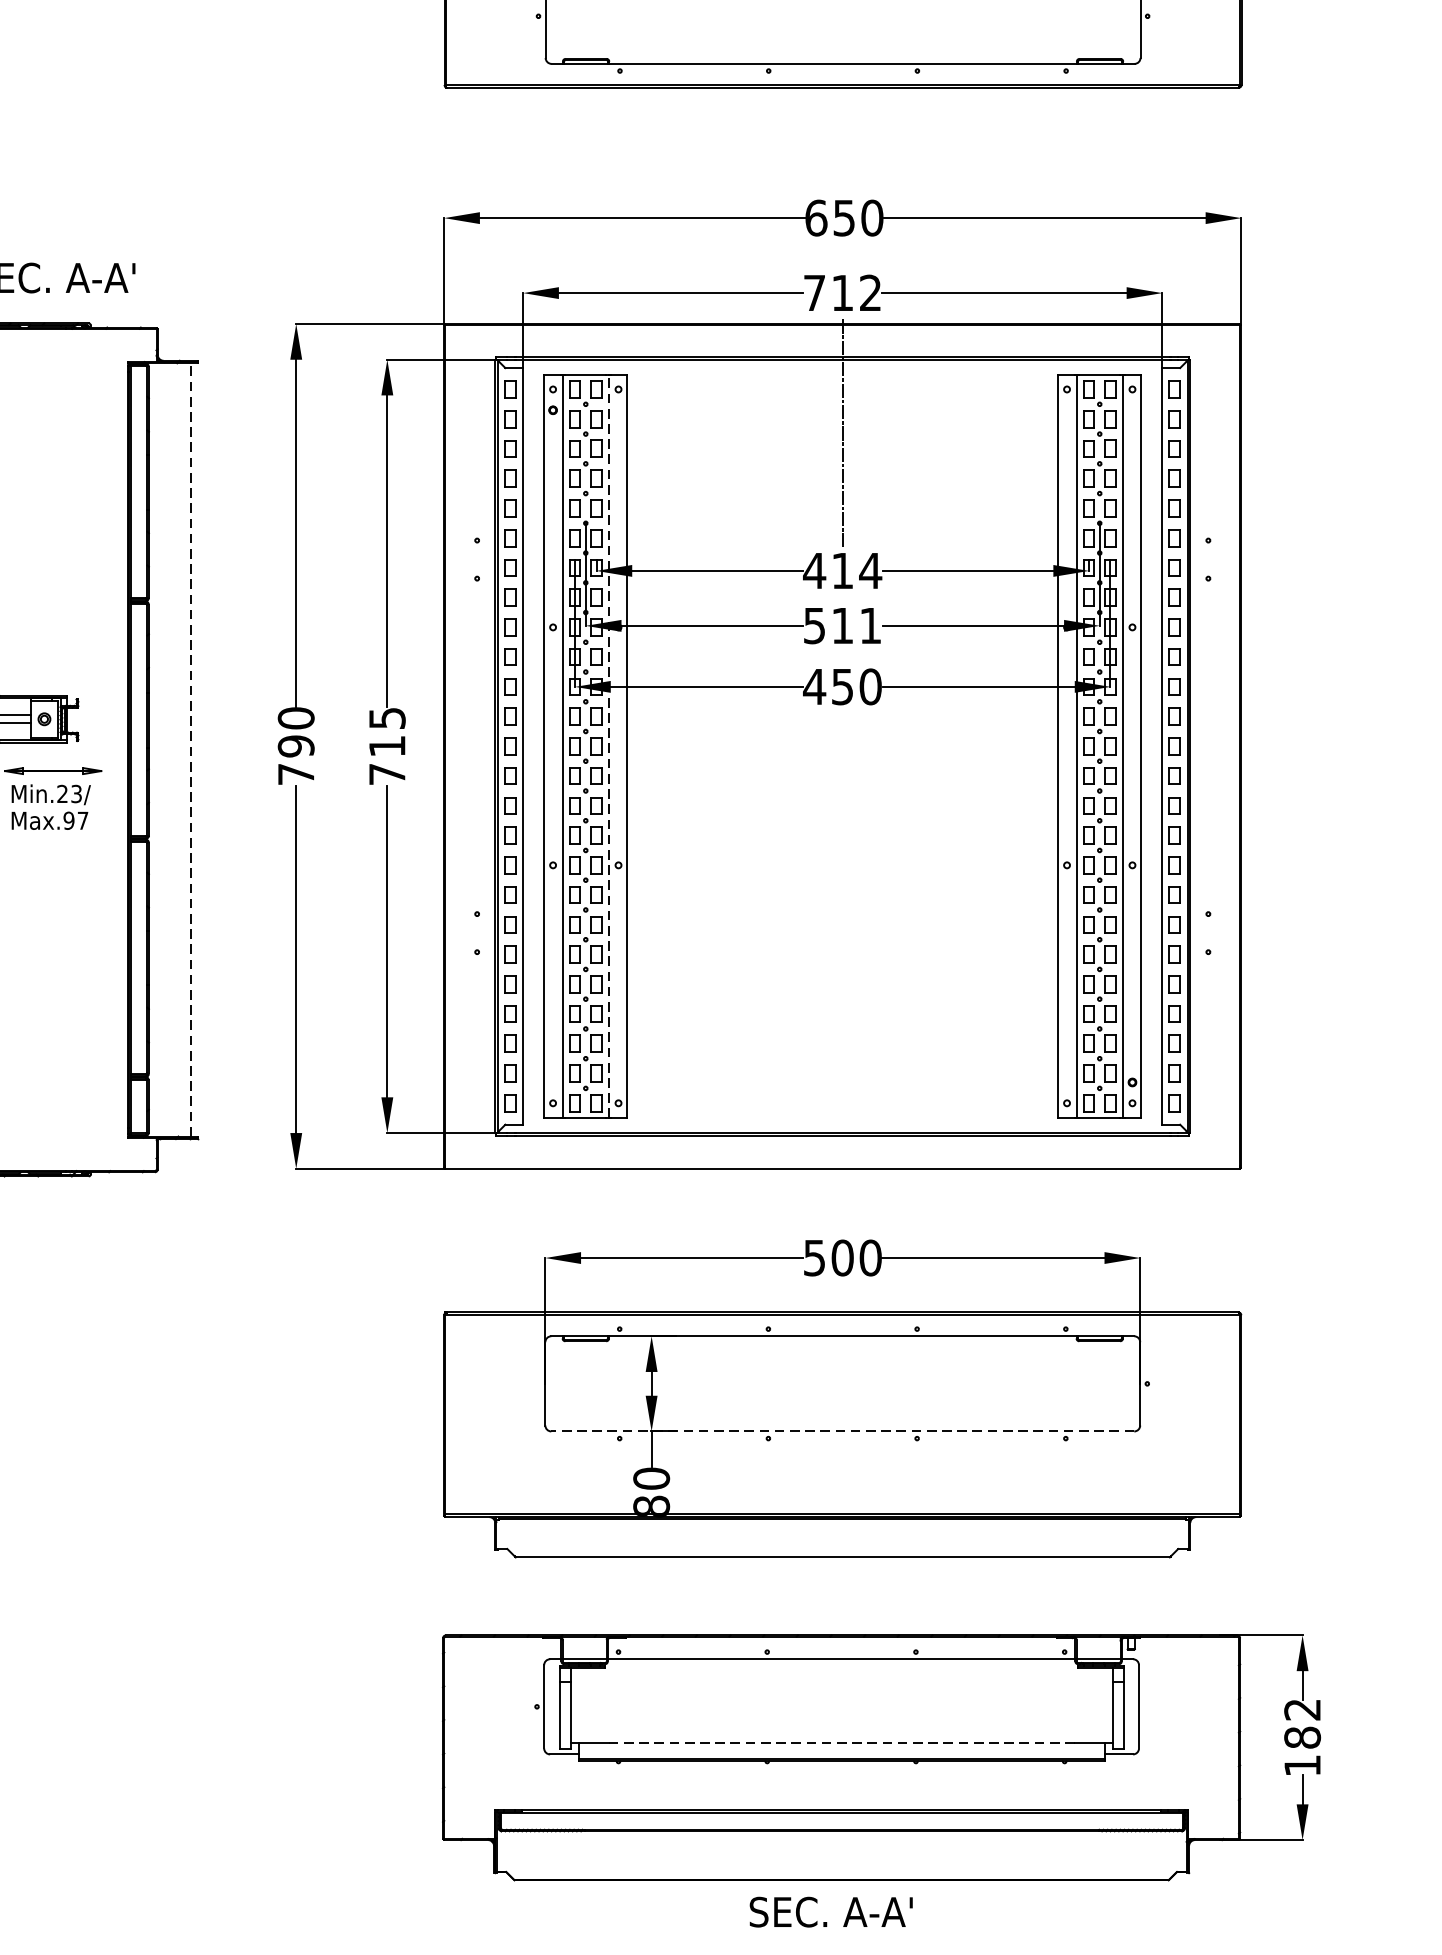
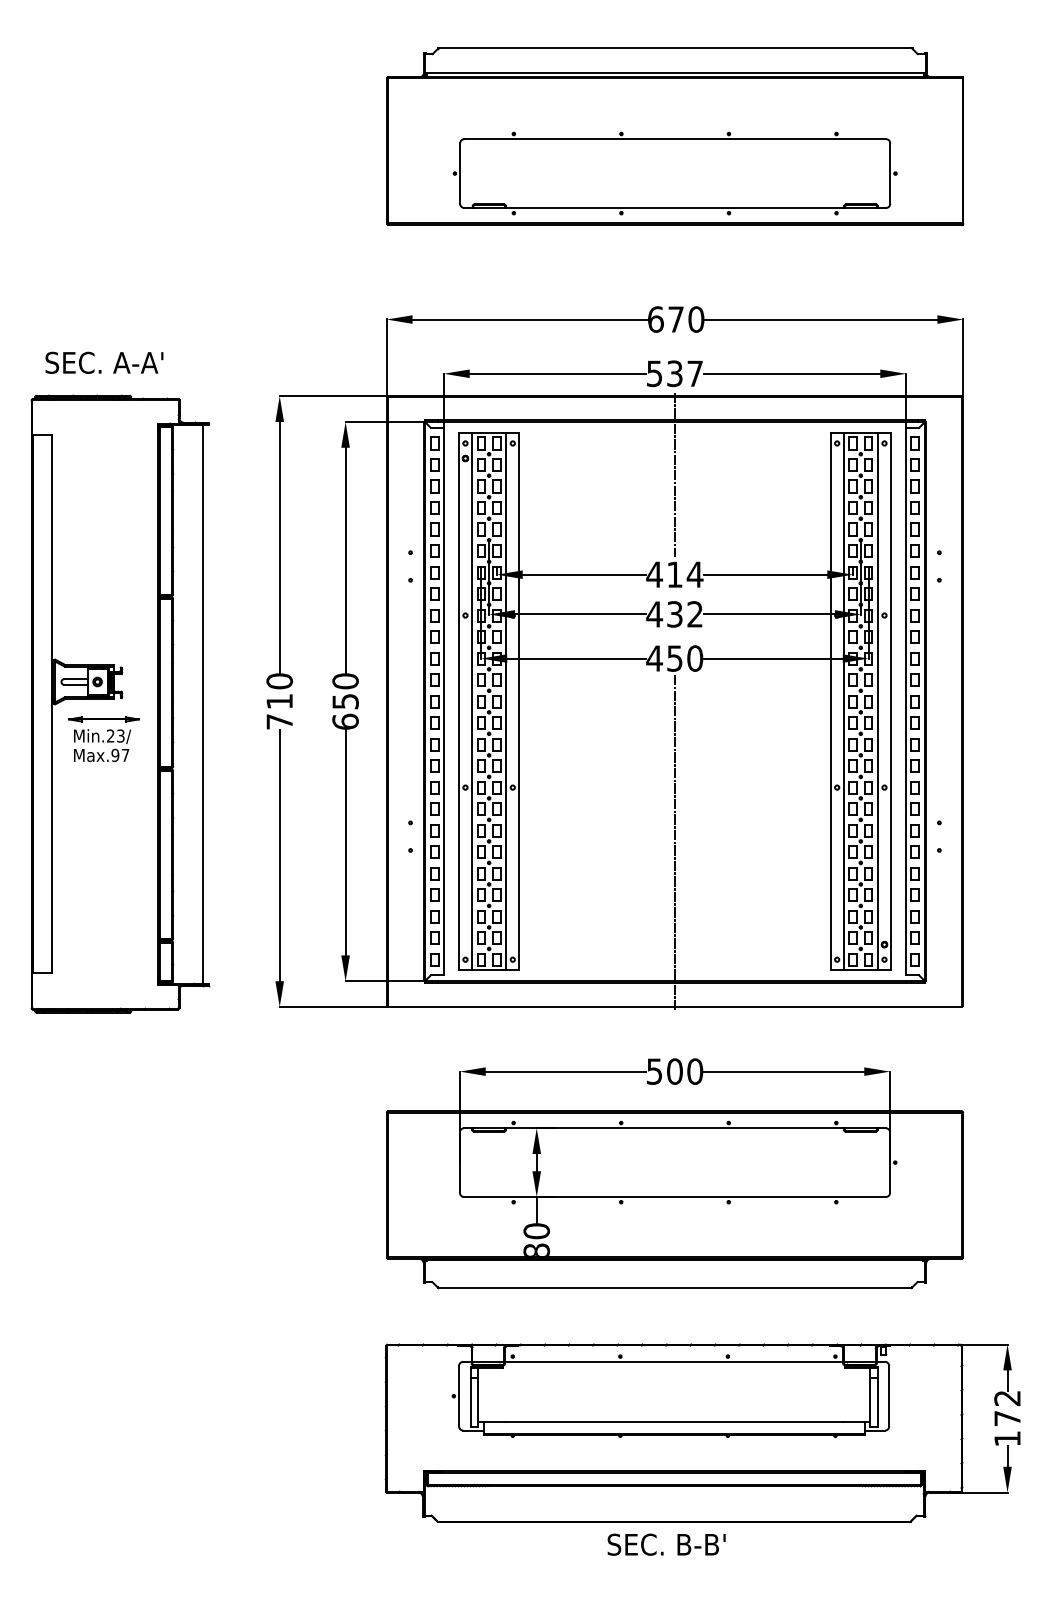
text: (843, 218) -> (675, 319), 650 -> 670
text: (842, 292) -> (674, 373), 712 -> 537
text: (842, 625) -> (674, 614), 511 -> 432
text: (295, 746) -> (279, 701), 790 -> 710
text: (387, 746) -> (345, 701), 715 -> 650
line: (608, 746) -> (505, 701), dashed -> solid
line: (190, 750) -> (203, 704), dashed -> solid
line: (843, 941) -> (675, 842), added
line: (843, 1432) -> (675, 1197), dashed -> solid
text: (1302, 1737) -> (1007, 1418), 182 -> 172
line: (840, 1743) -> (673, 1422), dashed -> solid
text: (873, 1911) -> (697, 1544), SEC. A-A' -> SEC. B-B'

